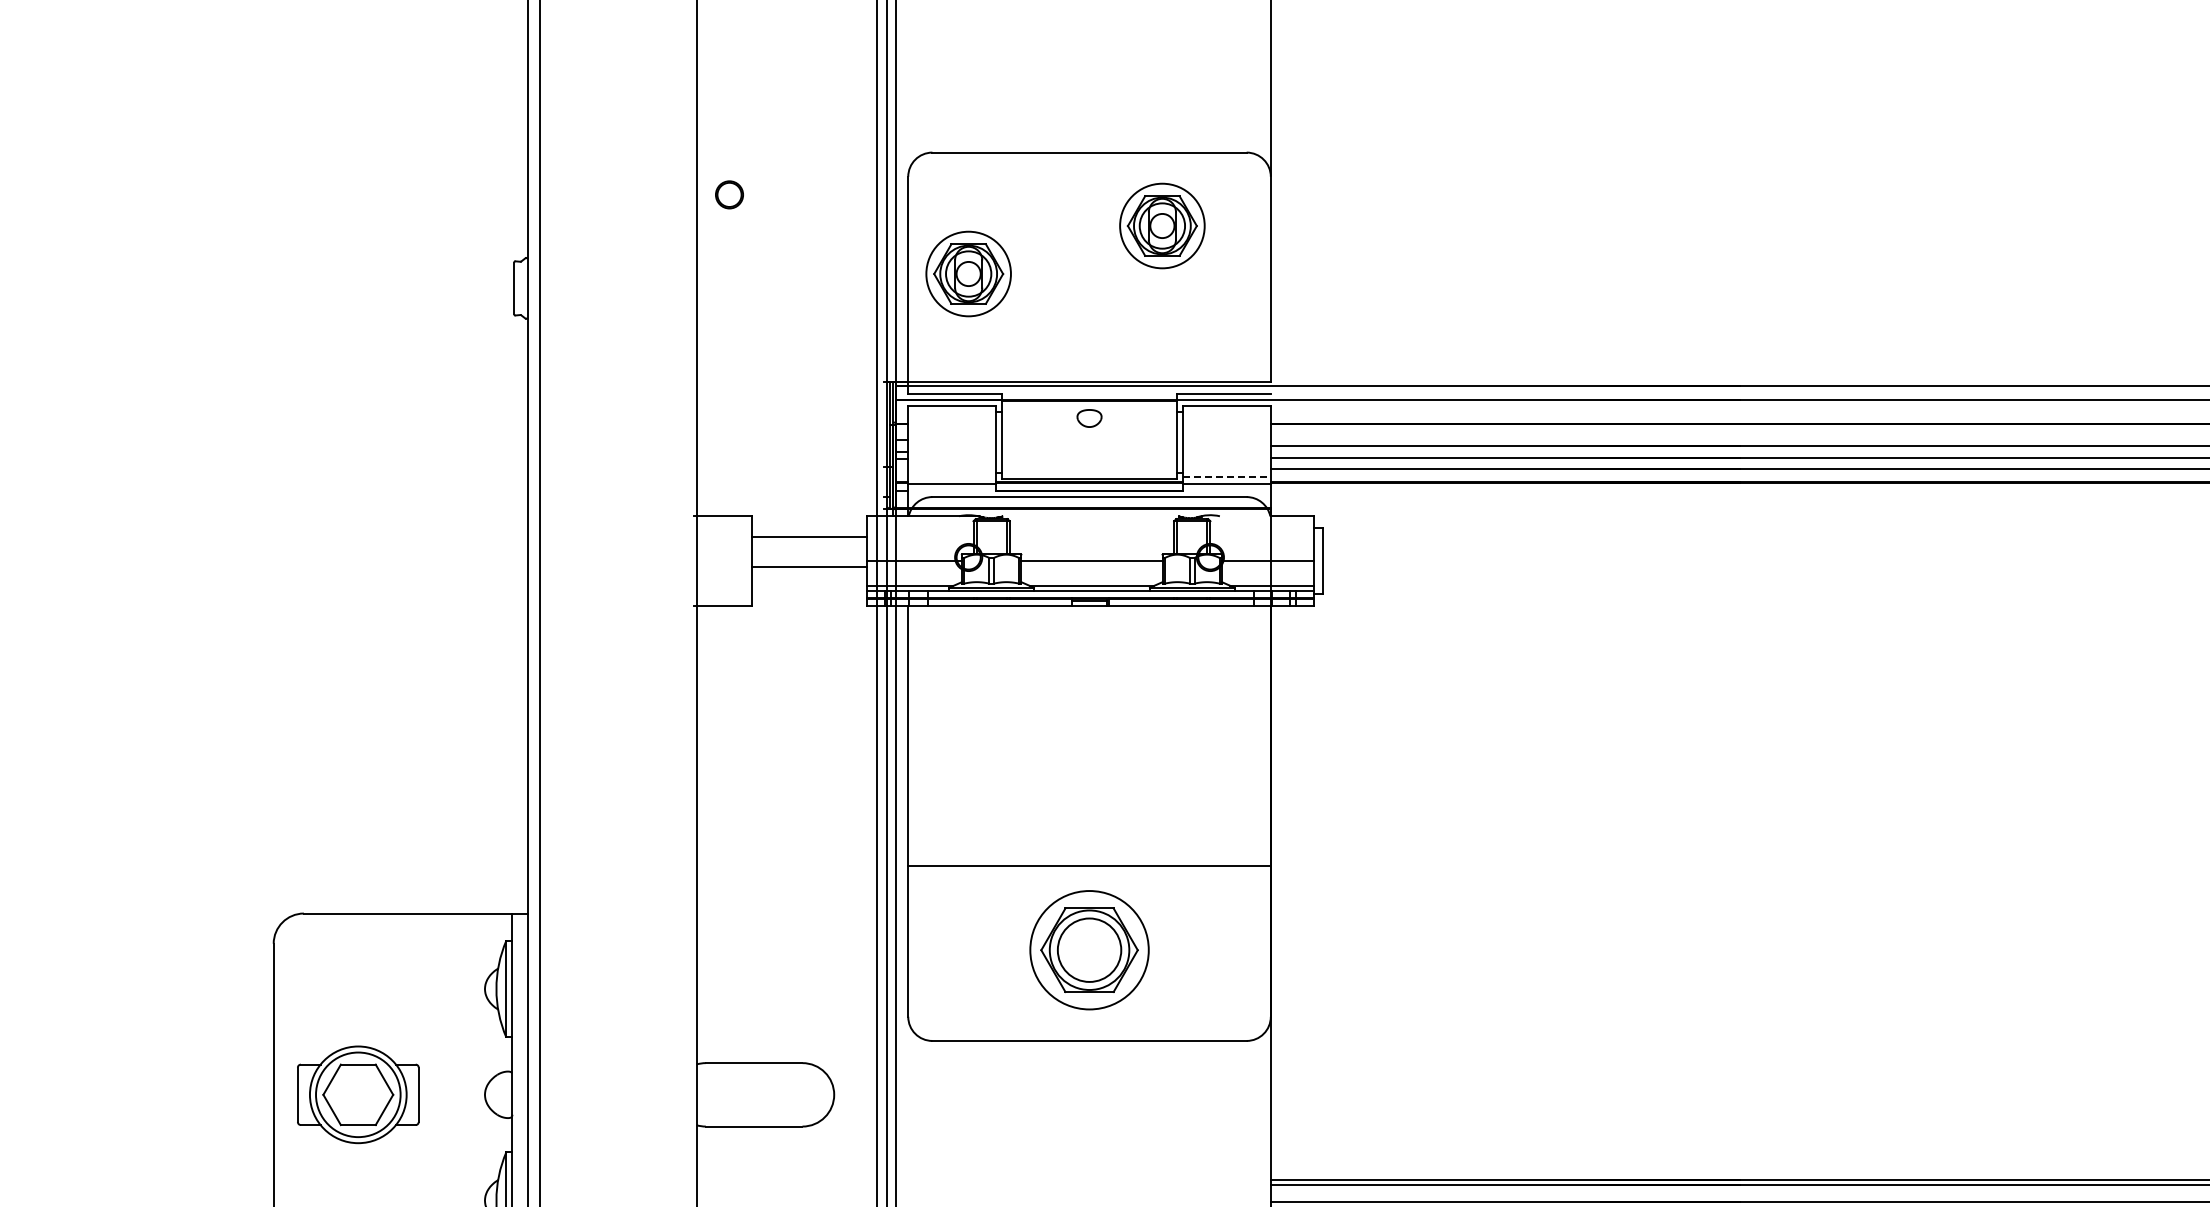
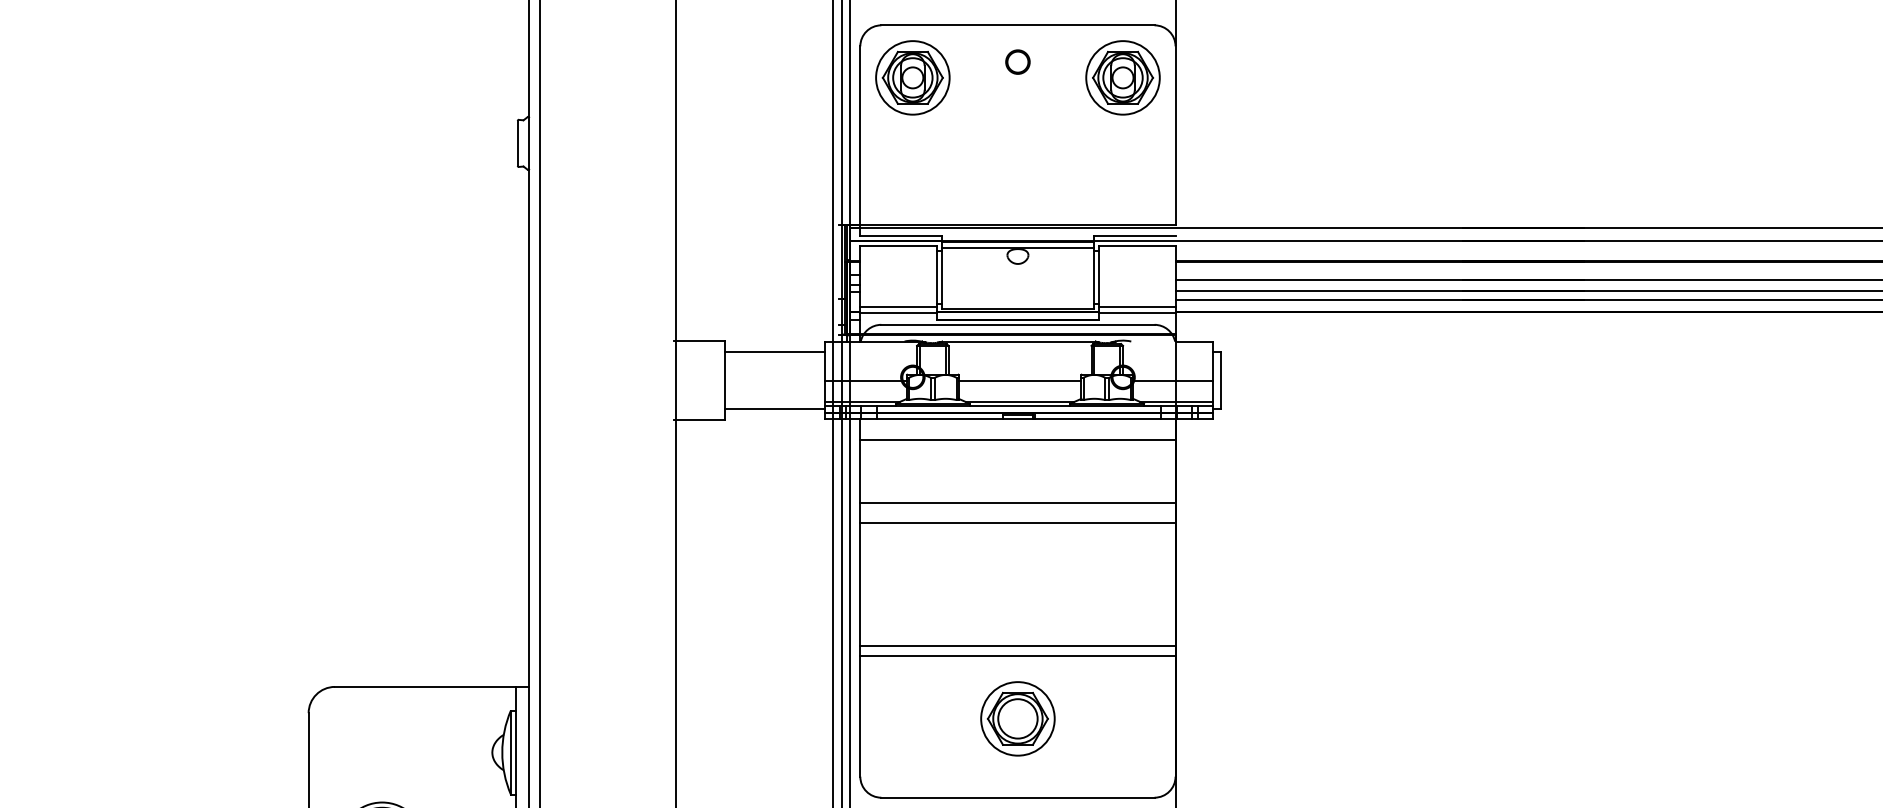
circle: (729, 194) -> (1017, 61), moved
part: (1162, 225) -> (1123, 77), moved
part: (968, 273) -> (912, 77), moved
line: (1089, 408) -> (1017, 247), added
line: (951, 476) -> (897, 306), added
line: (1227, 476) -> (1137, 306), dashed -> solid
line: (1090, 516) -> (1018, 341), added
line: (809, 537) -> (774, 409), moved
line: (809, 566) -> (774, 351), moved
line: (1089, 630) -> (1017, 440), added
line: (1089, 702) -> (1017, 503), added
line: (1089, 725) -> (1017, 523), added
line: (1089, 877) -> (1017, 655), added
part: (1089, 950) -> (1017, 719), size x0.71

